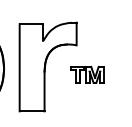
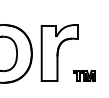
part: (87, 74) -> (84, 75), moved

